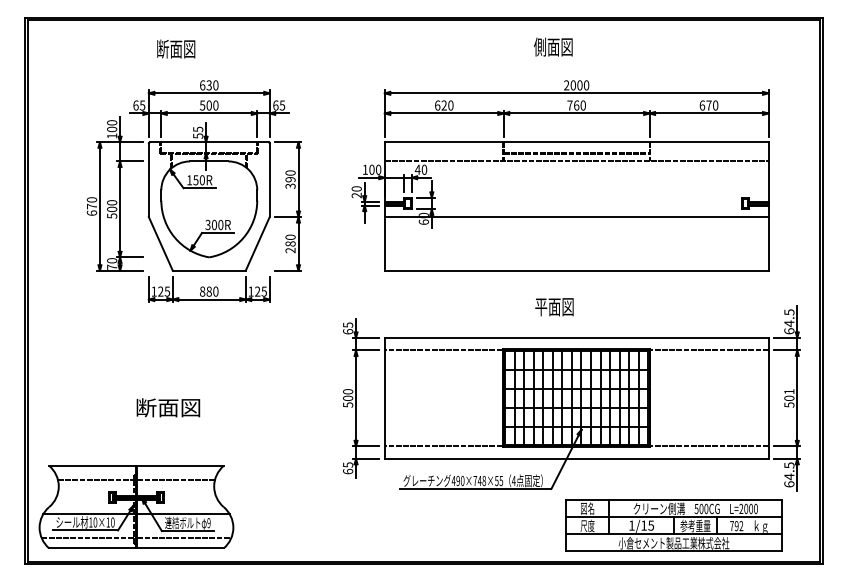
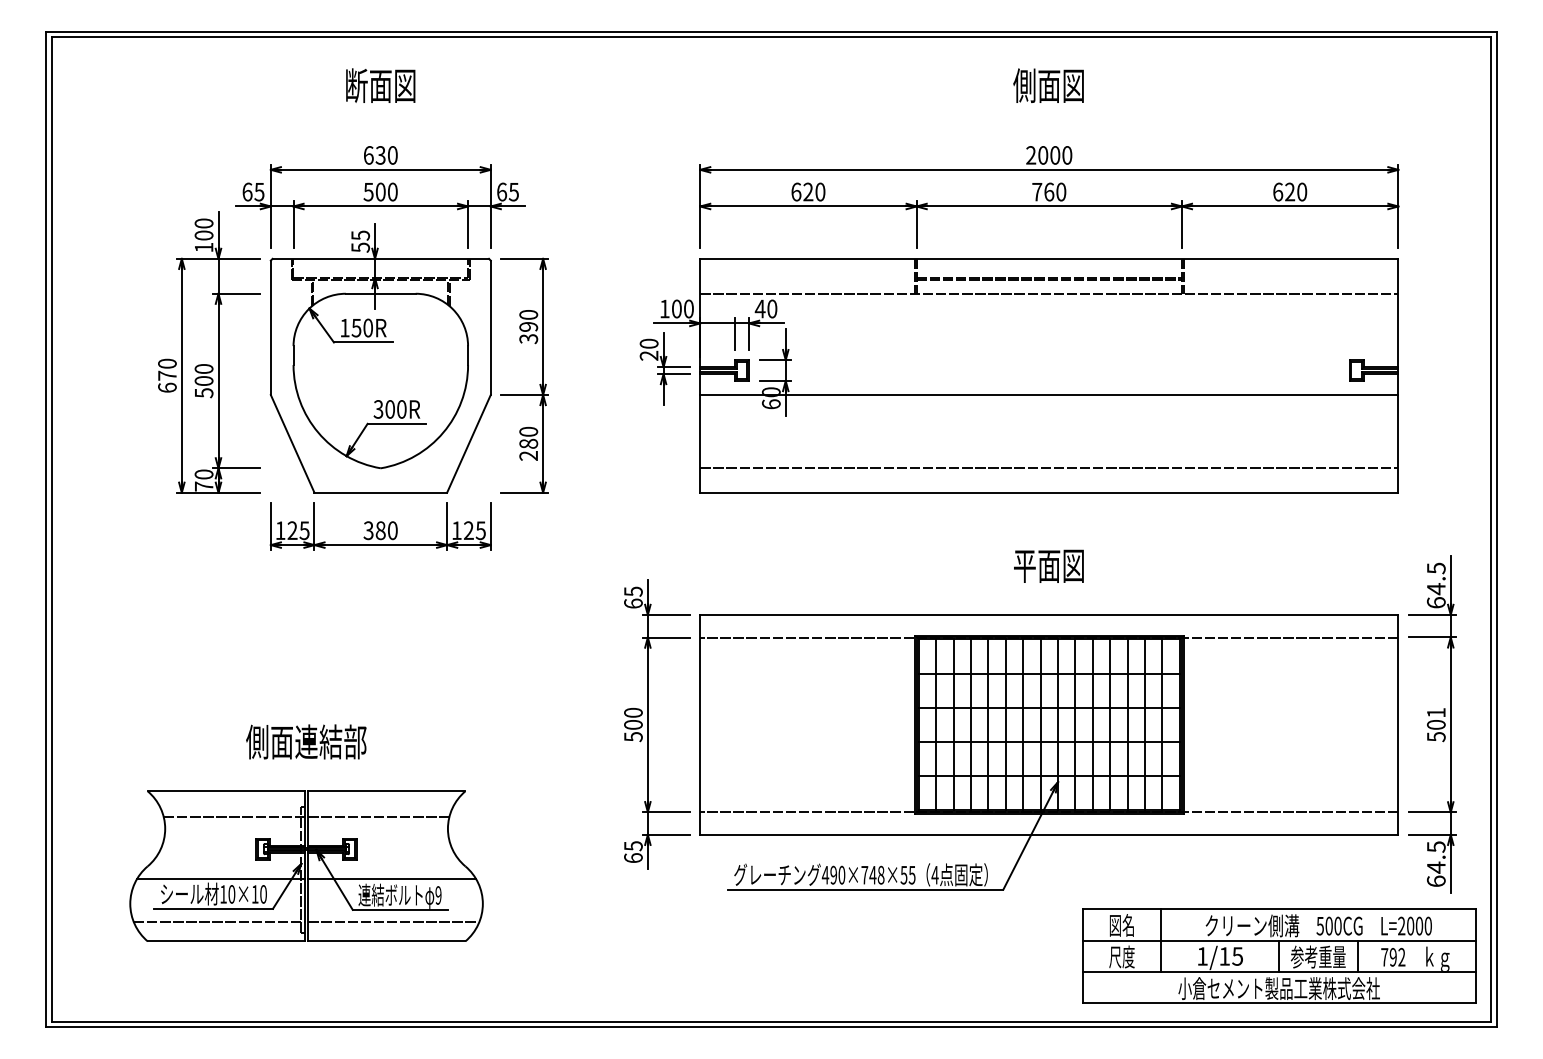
text: (553, 46) -> (1048, 84), moved
text: (176, 48) -> (381, 84), moved
text: (708, 105) -> (1289, 191), 670 -> 620
line: (576, 257) -> (1048, 468), added
text: (202, 291) -> (368, 530), 880 -> 380
text: (554, 307) -> (1048, 566), moved
text: (168, 407) -> (306, 741), 断面図 -> 側面連結部
part: (136, 506) -> (306, 865), moved
part: (673, 525) -> (1278, 956), moved

